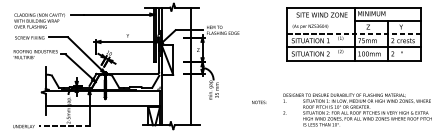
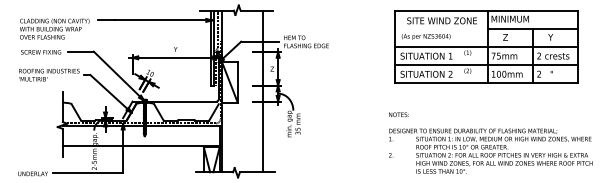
line: (354, 33) -> (486, 46), dashed -> solid
text: (258, 102) -> (398, 114), moved
line: (64, 126) -> (88, 173), dashed -> solid

